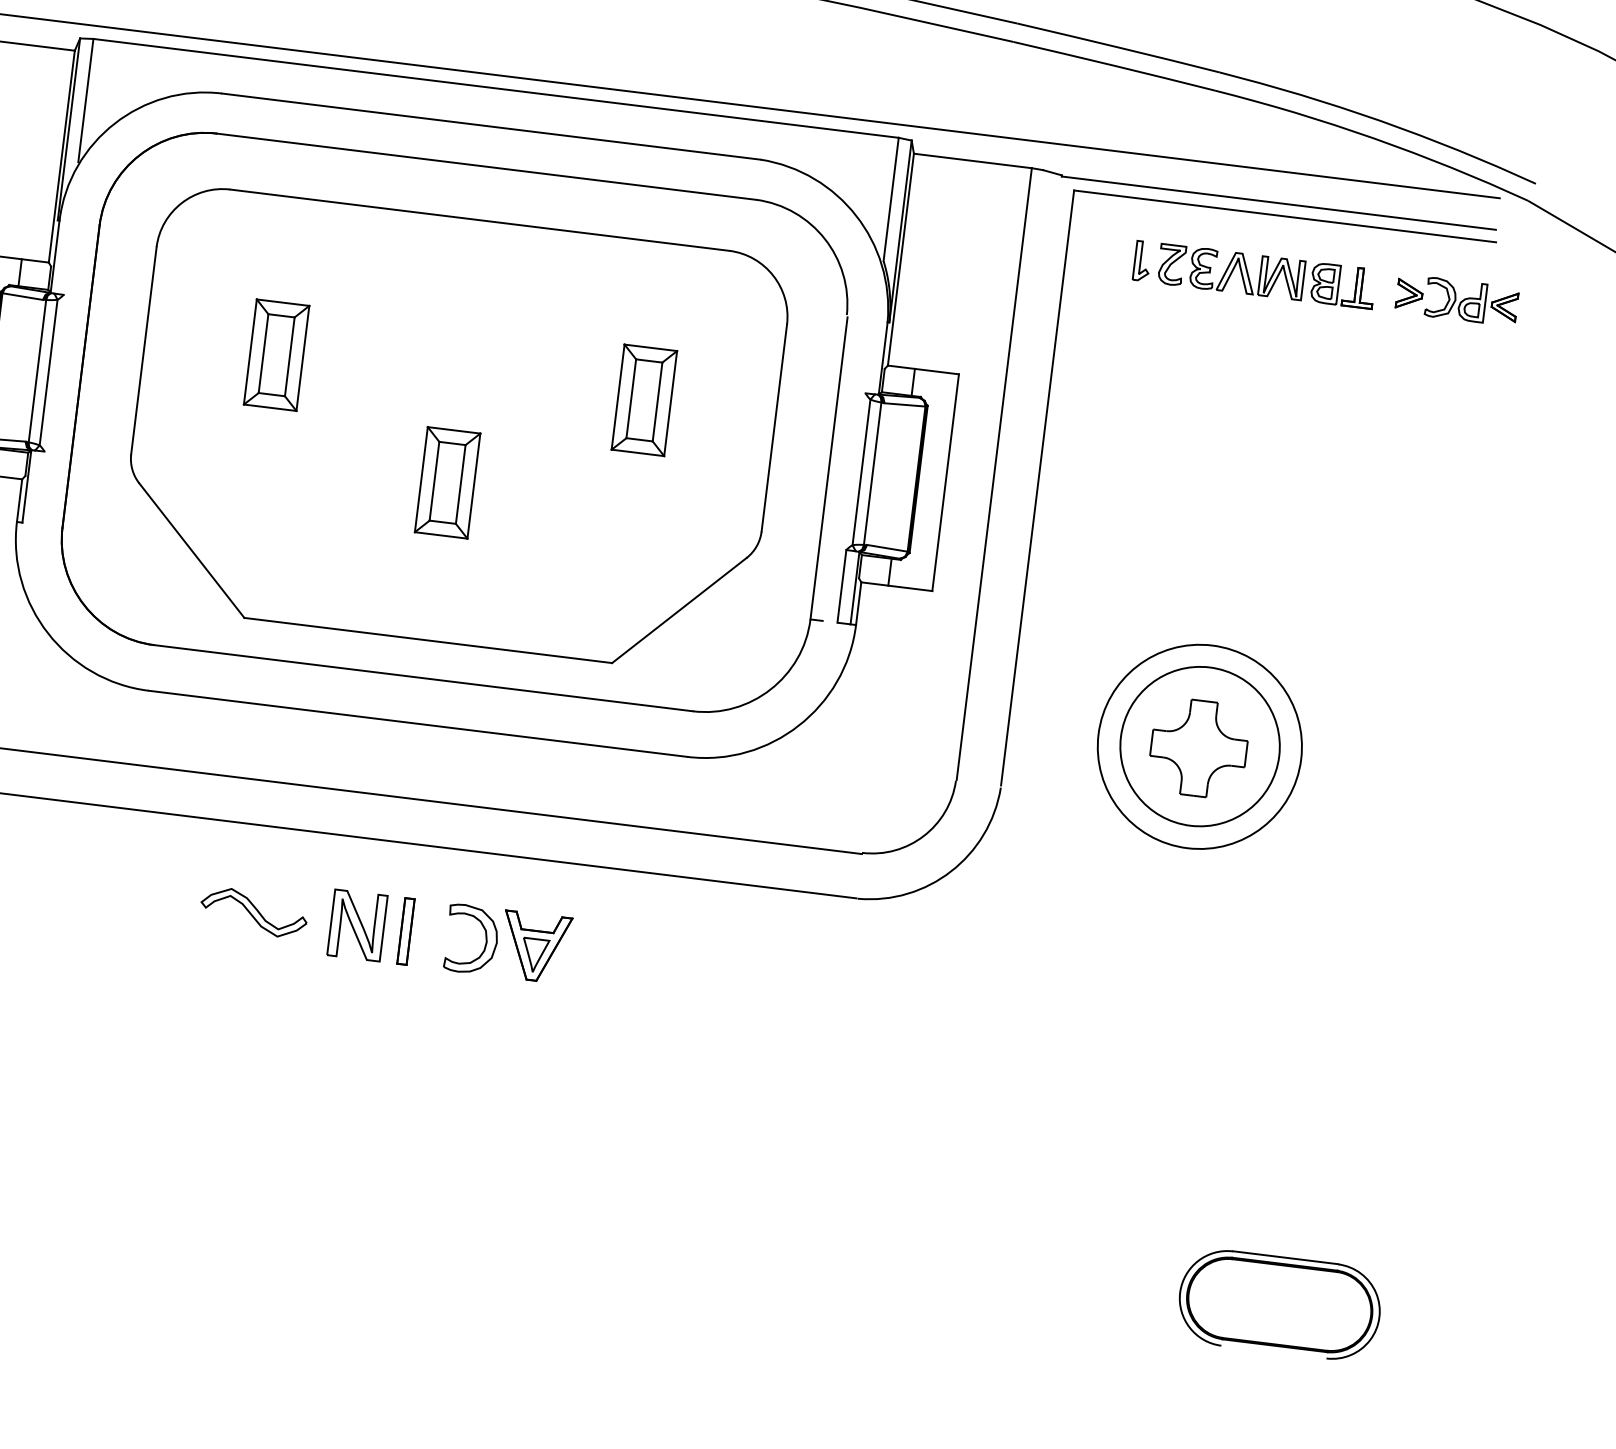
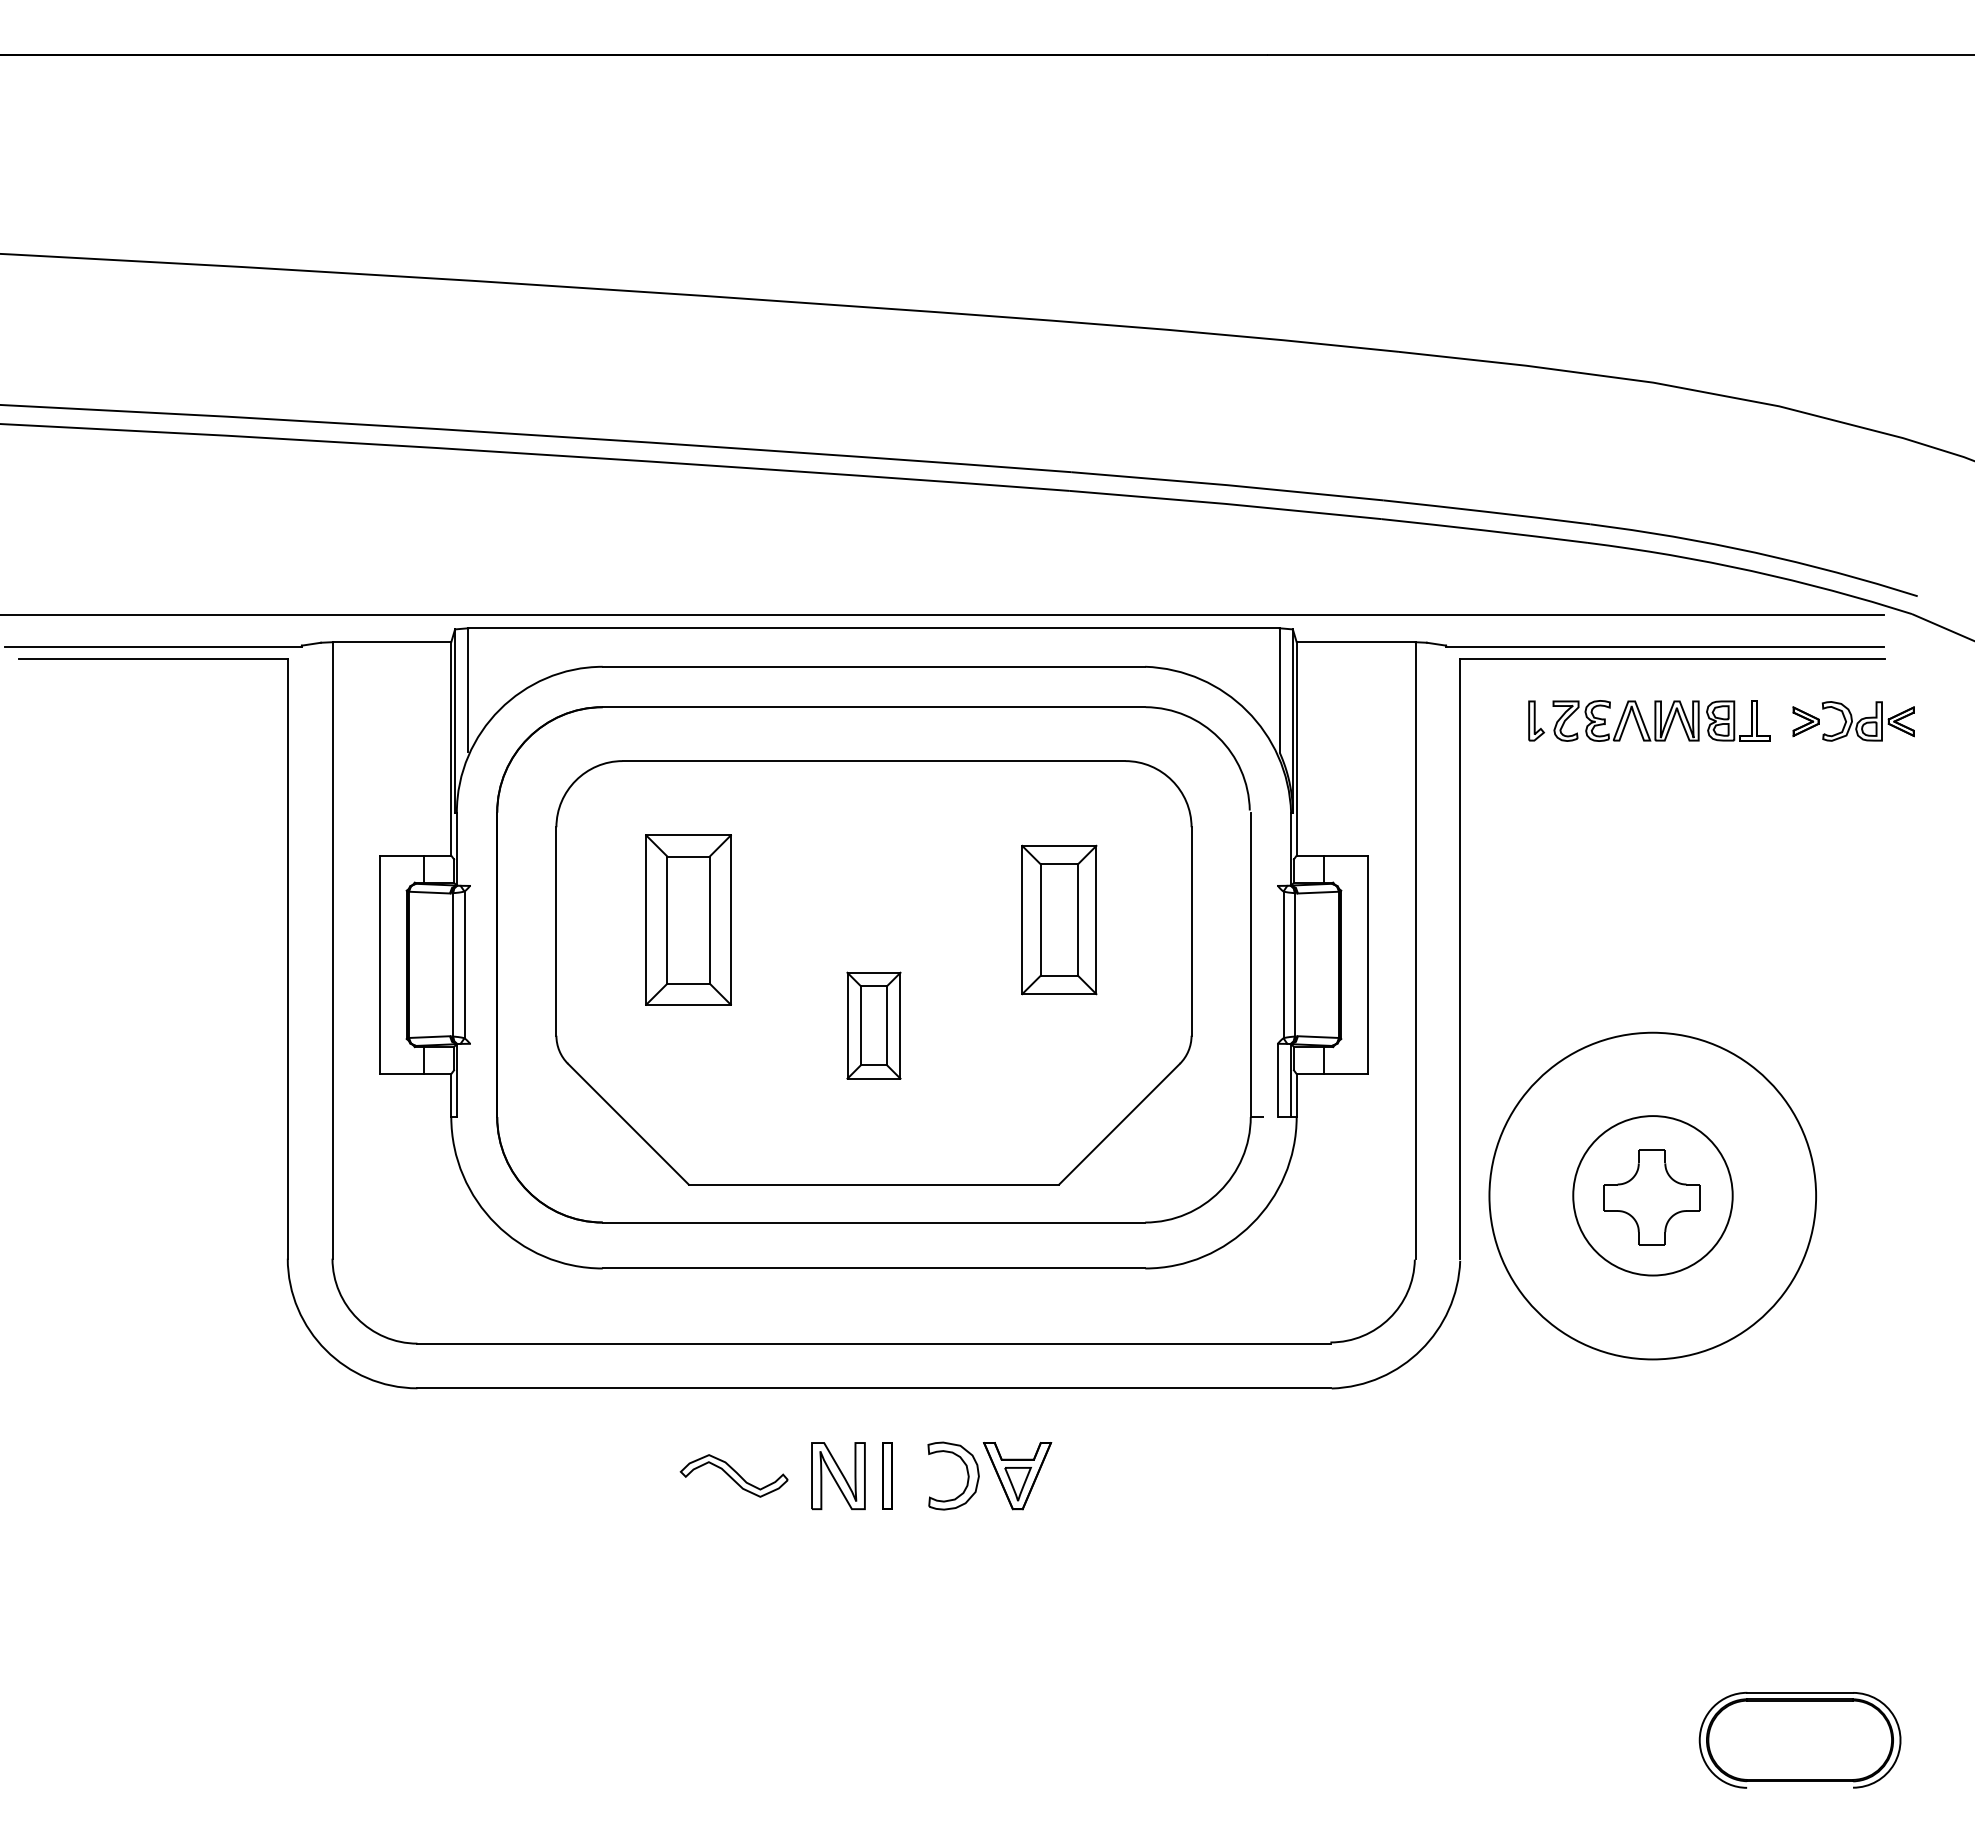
part: (276, 354) -> (688, 919), size x1.6
part: (643, 399) -> (1058, 919), size x1.4
circle: (1199, 747) -> (1652, 1196), size x1.6

